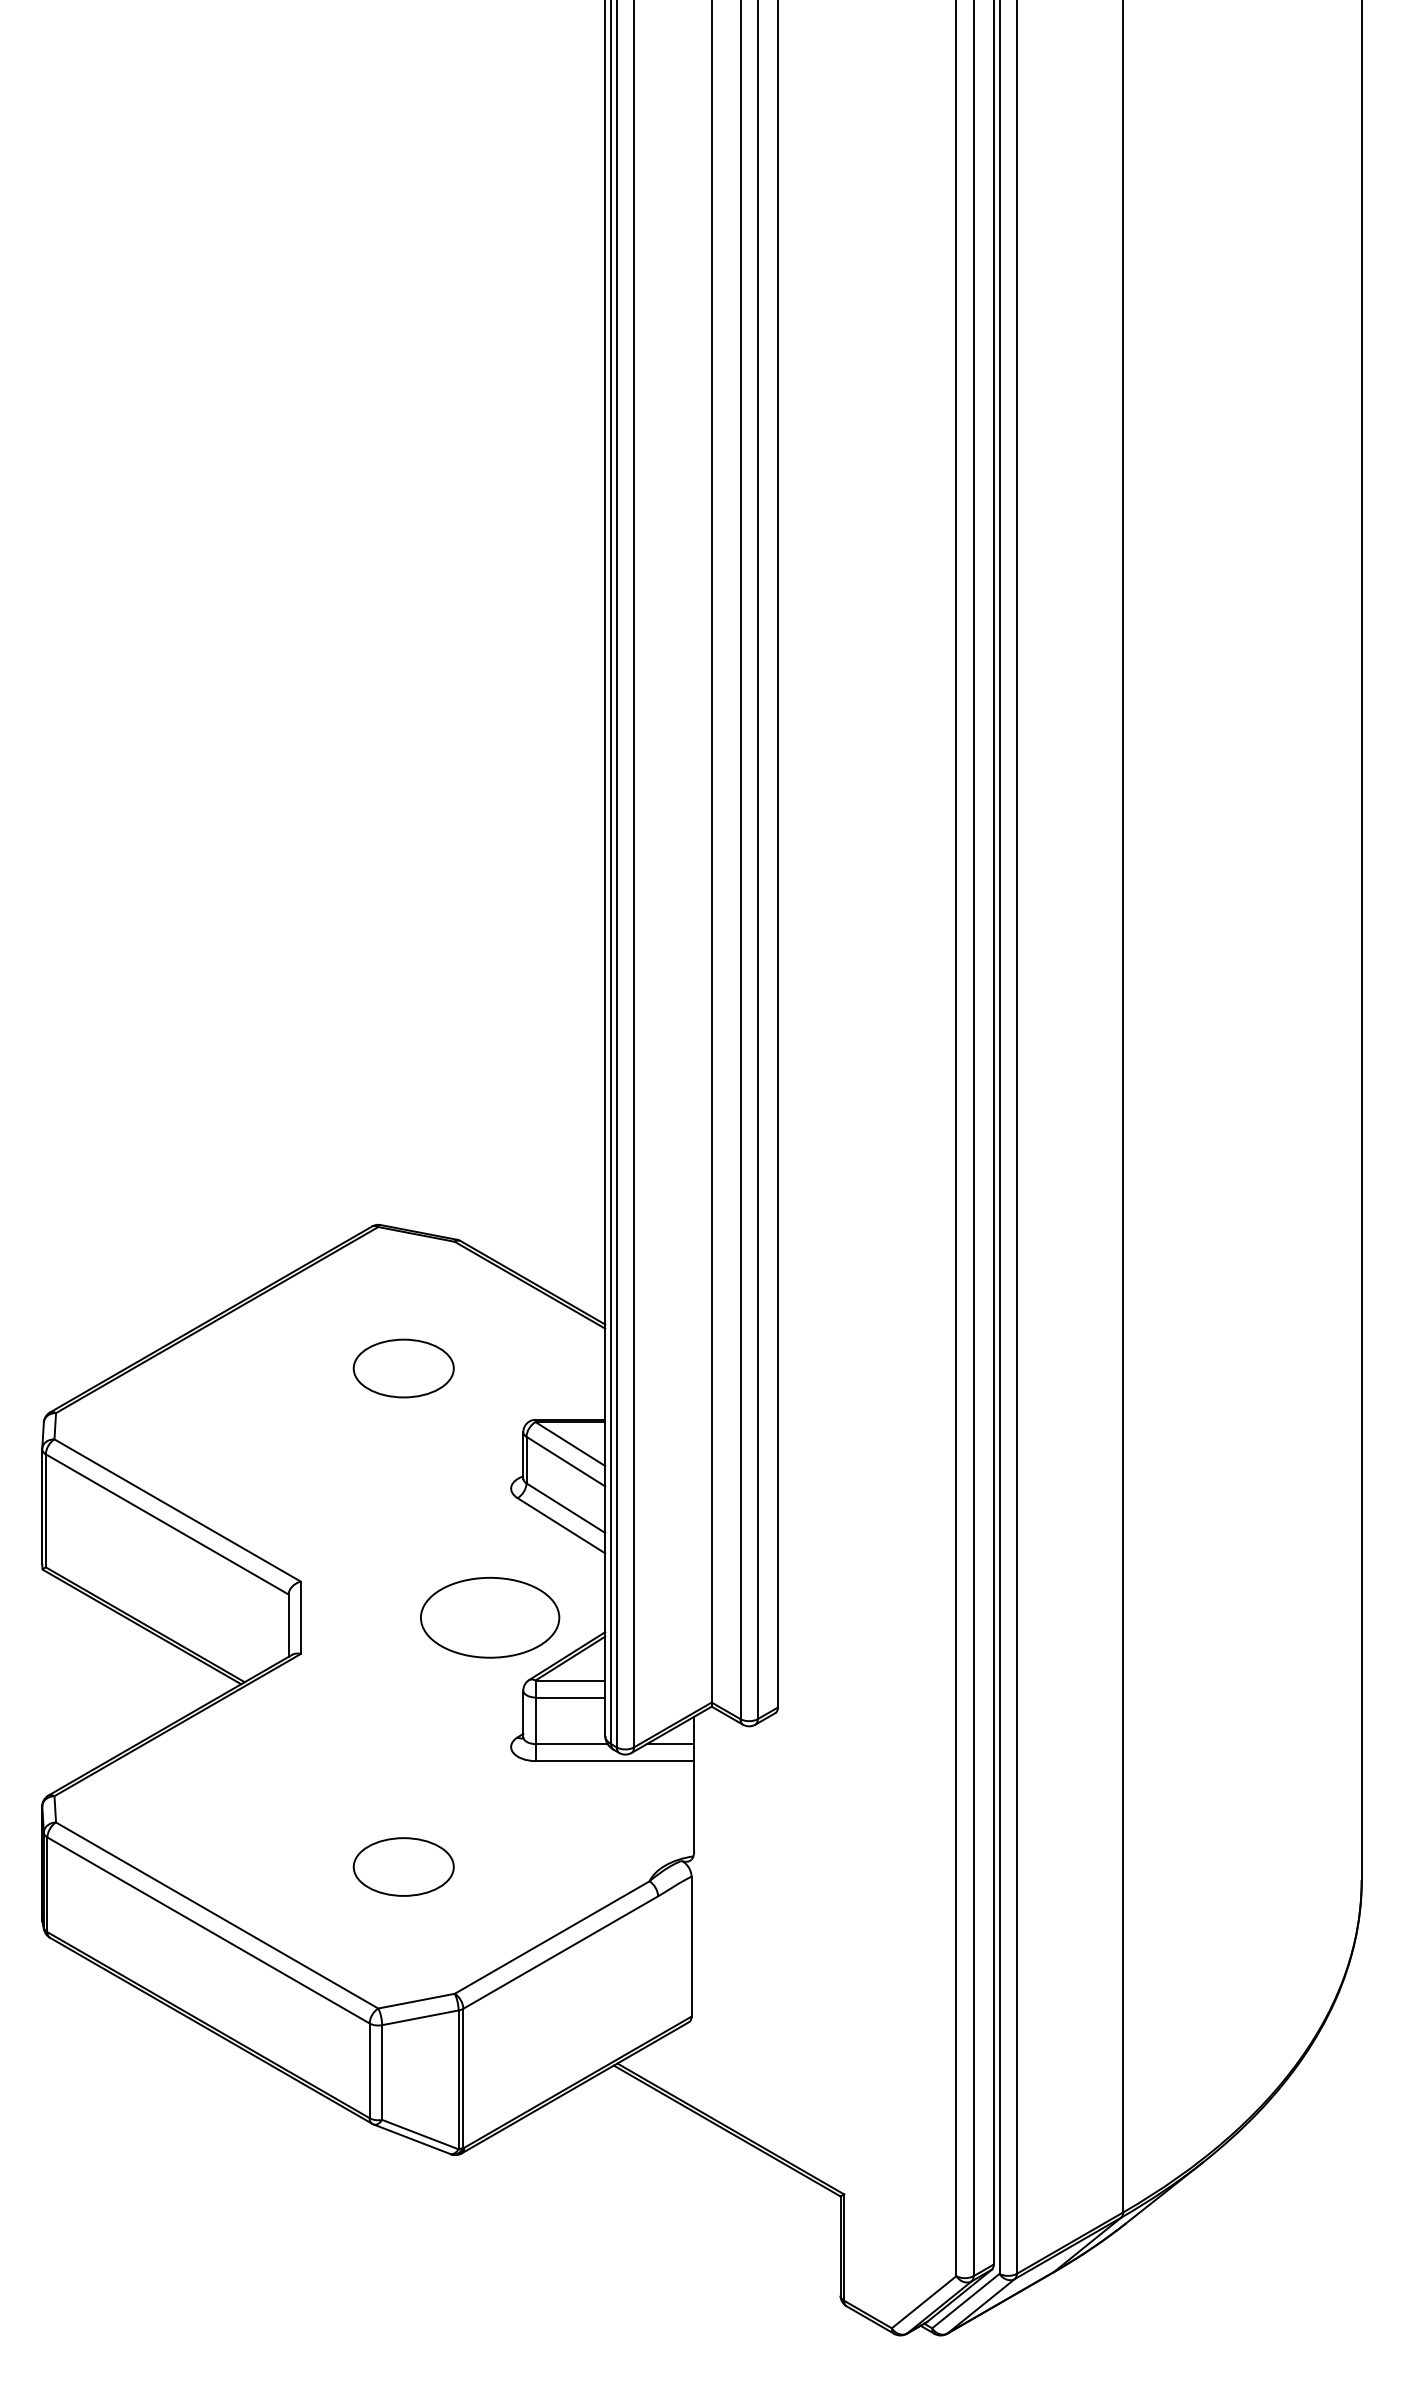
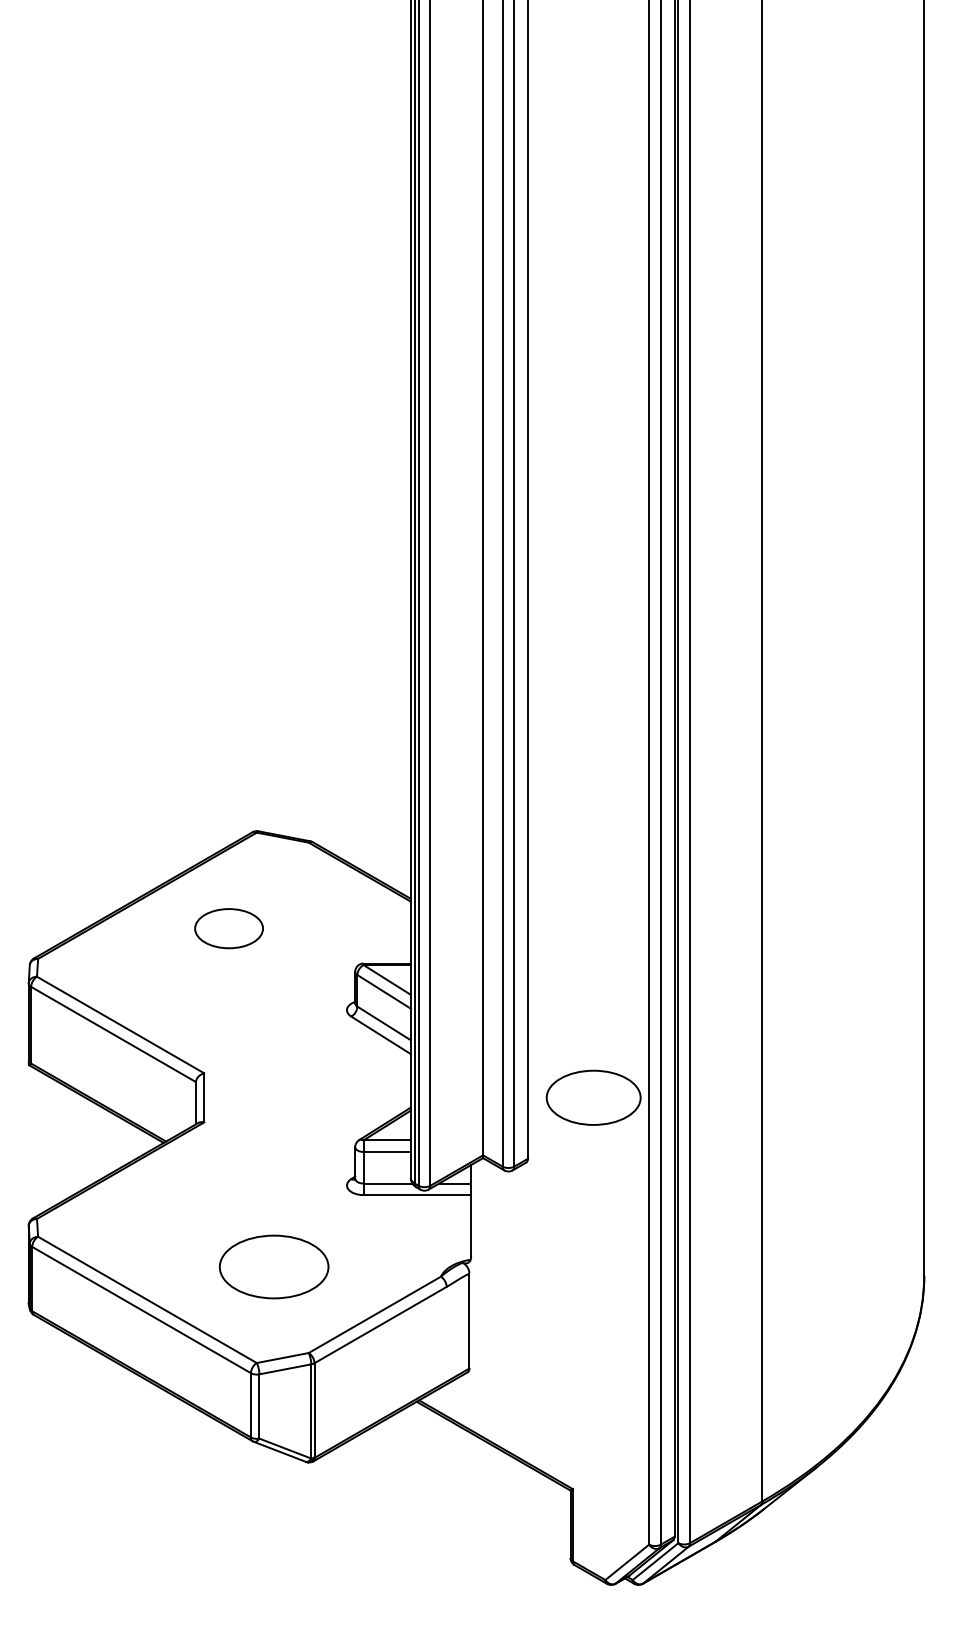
part: (402, 1368) -> (228, 928), moved
part: (489, 1617) -> (593, 1097), moved
part: (402, 1866) -> (273, 1266), size x1.6

